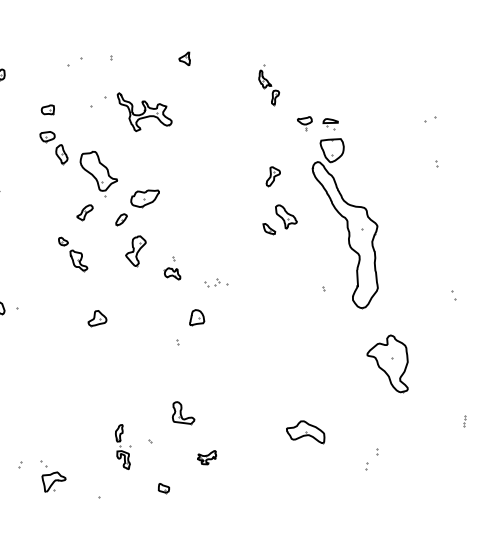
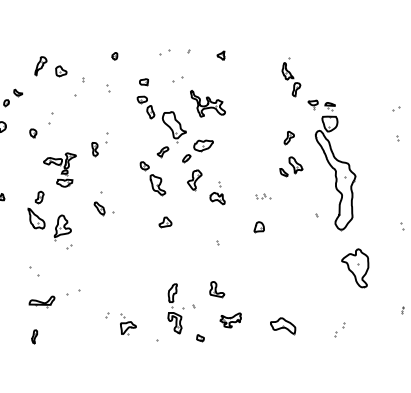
part: (183, 58) -> (220, 55), moved
part: (269, 85) -> (291, 77), size x1.43
part: (144, 110) -> (207, 103), moved
part: (72, 253) -> (152, 178), size x1.43
part: (171, 268) -> (217, 193), size x1.43
part: (217, 283) -> (263, 196), moved
part: (195, 318) -> (258, 227), moved
part: (306, 433) -> (283, 326), moved
part: (122, 446) -> (175, 308), size x1.67
part: (206, 458) -> (230, 320), size x1.67

